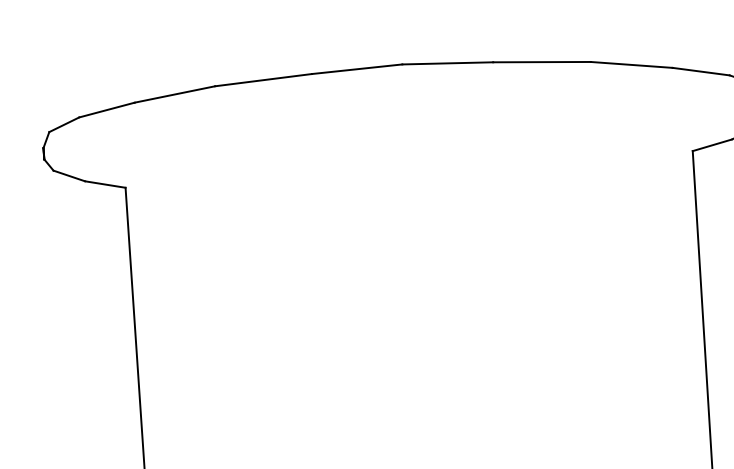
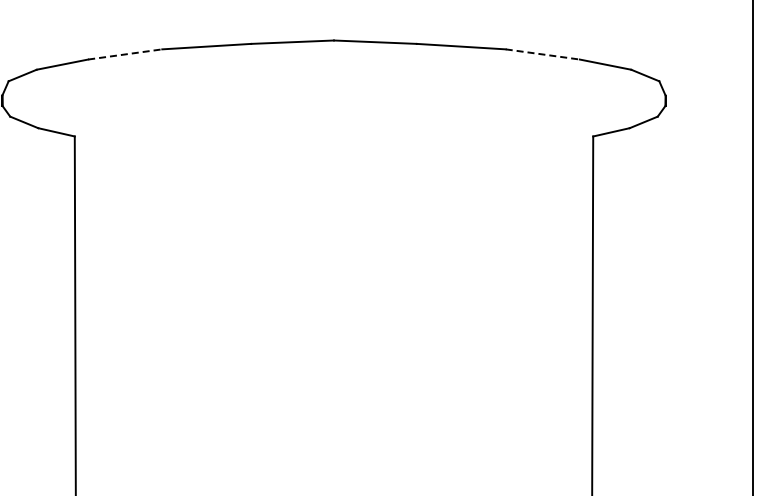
line: (632, 64) -> (543, 54), solid -> dashed
line: (175, 94) -> (125, 54), solid -> dashed

